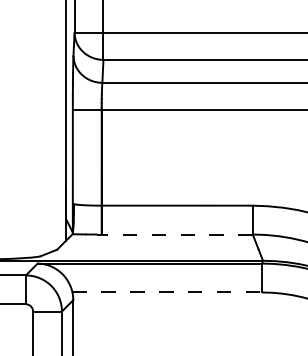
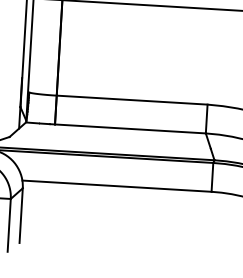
line: (174, 234) -> (127, 128), dashed -> solid
line: (167, 292) -> (117, 186), dashed -> solid

